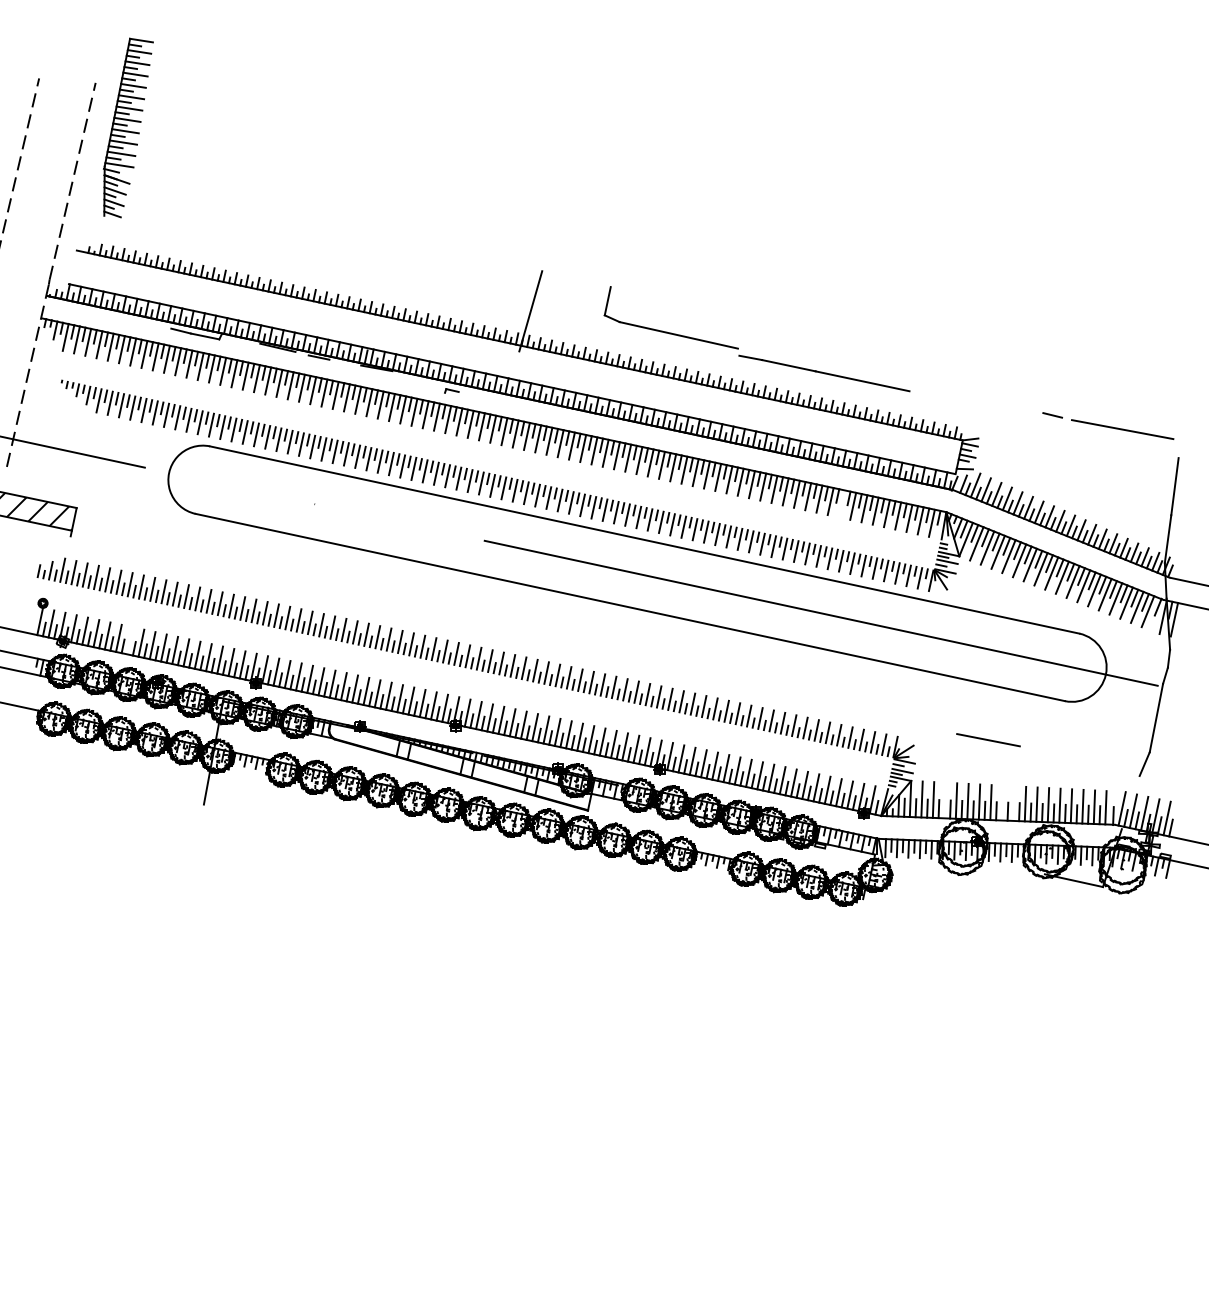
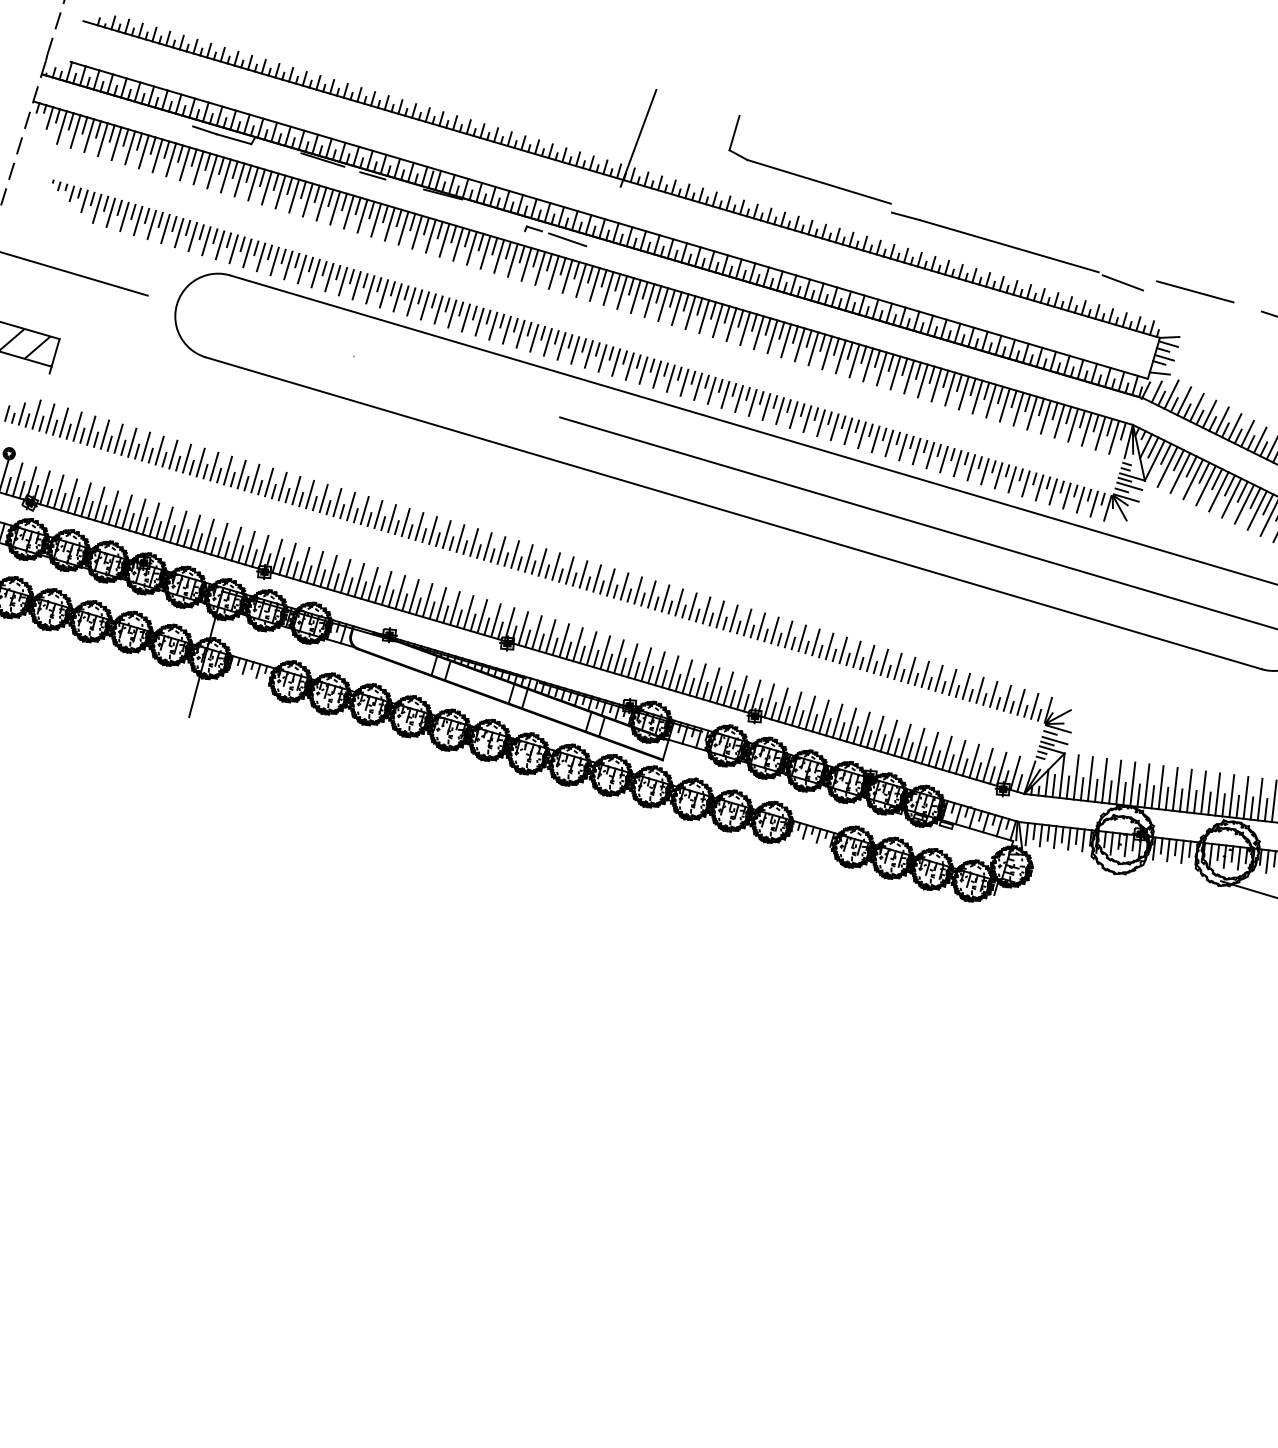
line: (479, 397) -> (567, 240), added
line: (929, 398) -> (1122, 283), added
line: (841, 503) -> (1004, 404), added
line: (130, 640) -> (113, 507), added
line: (988, 740) -> (1195, 292), moved
line: (944, 800) -> (1103, 780), added
line: (1002, 802) -> (1175, 788), added
line: (1013, 803) -> (1188, 790), added

